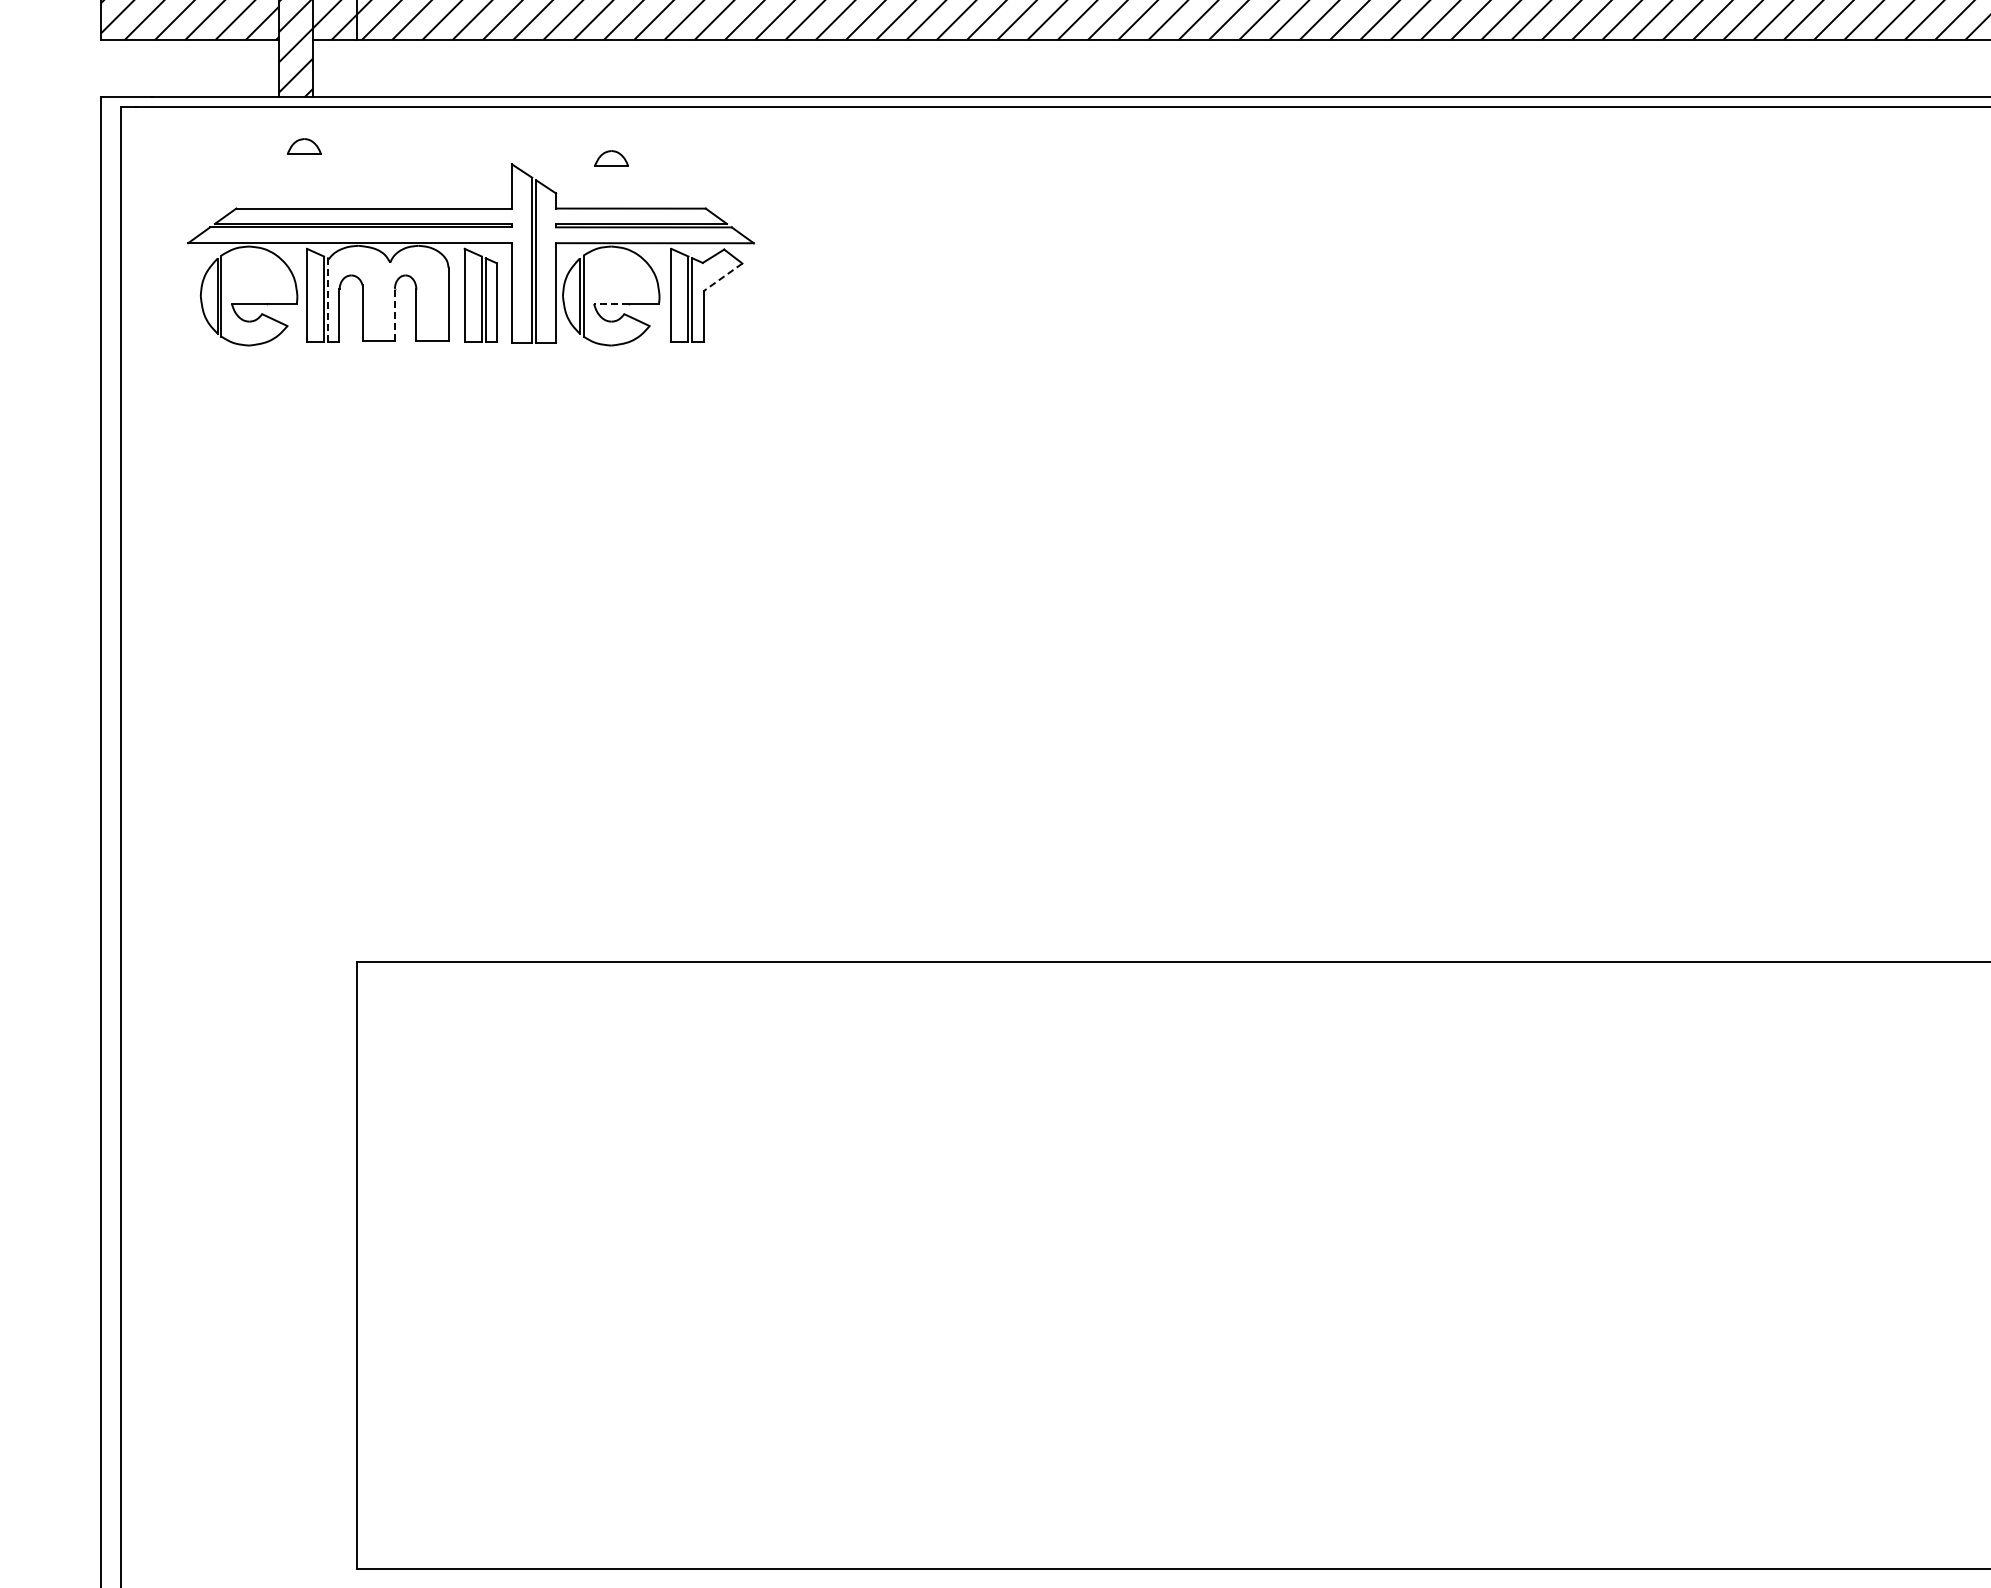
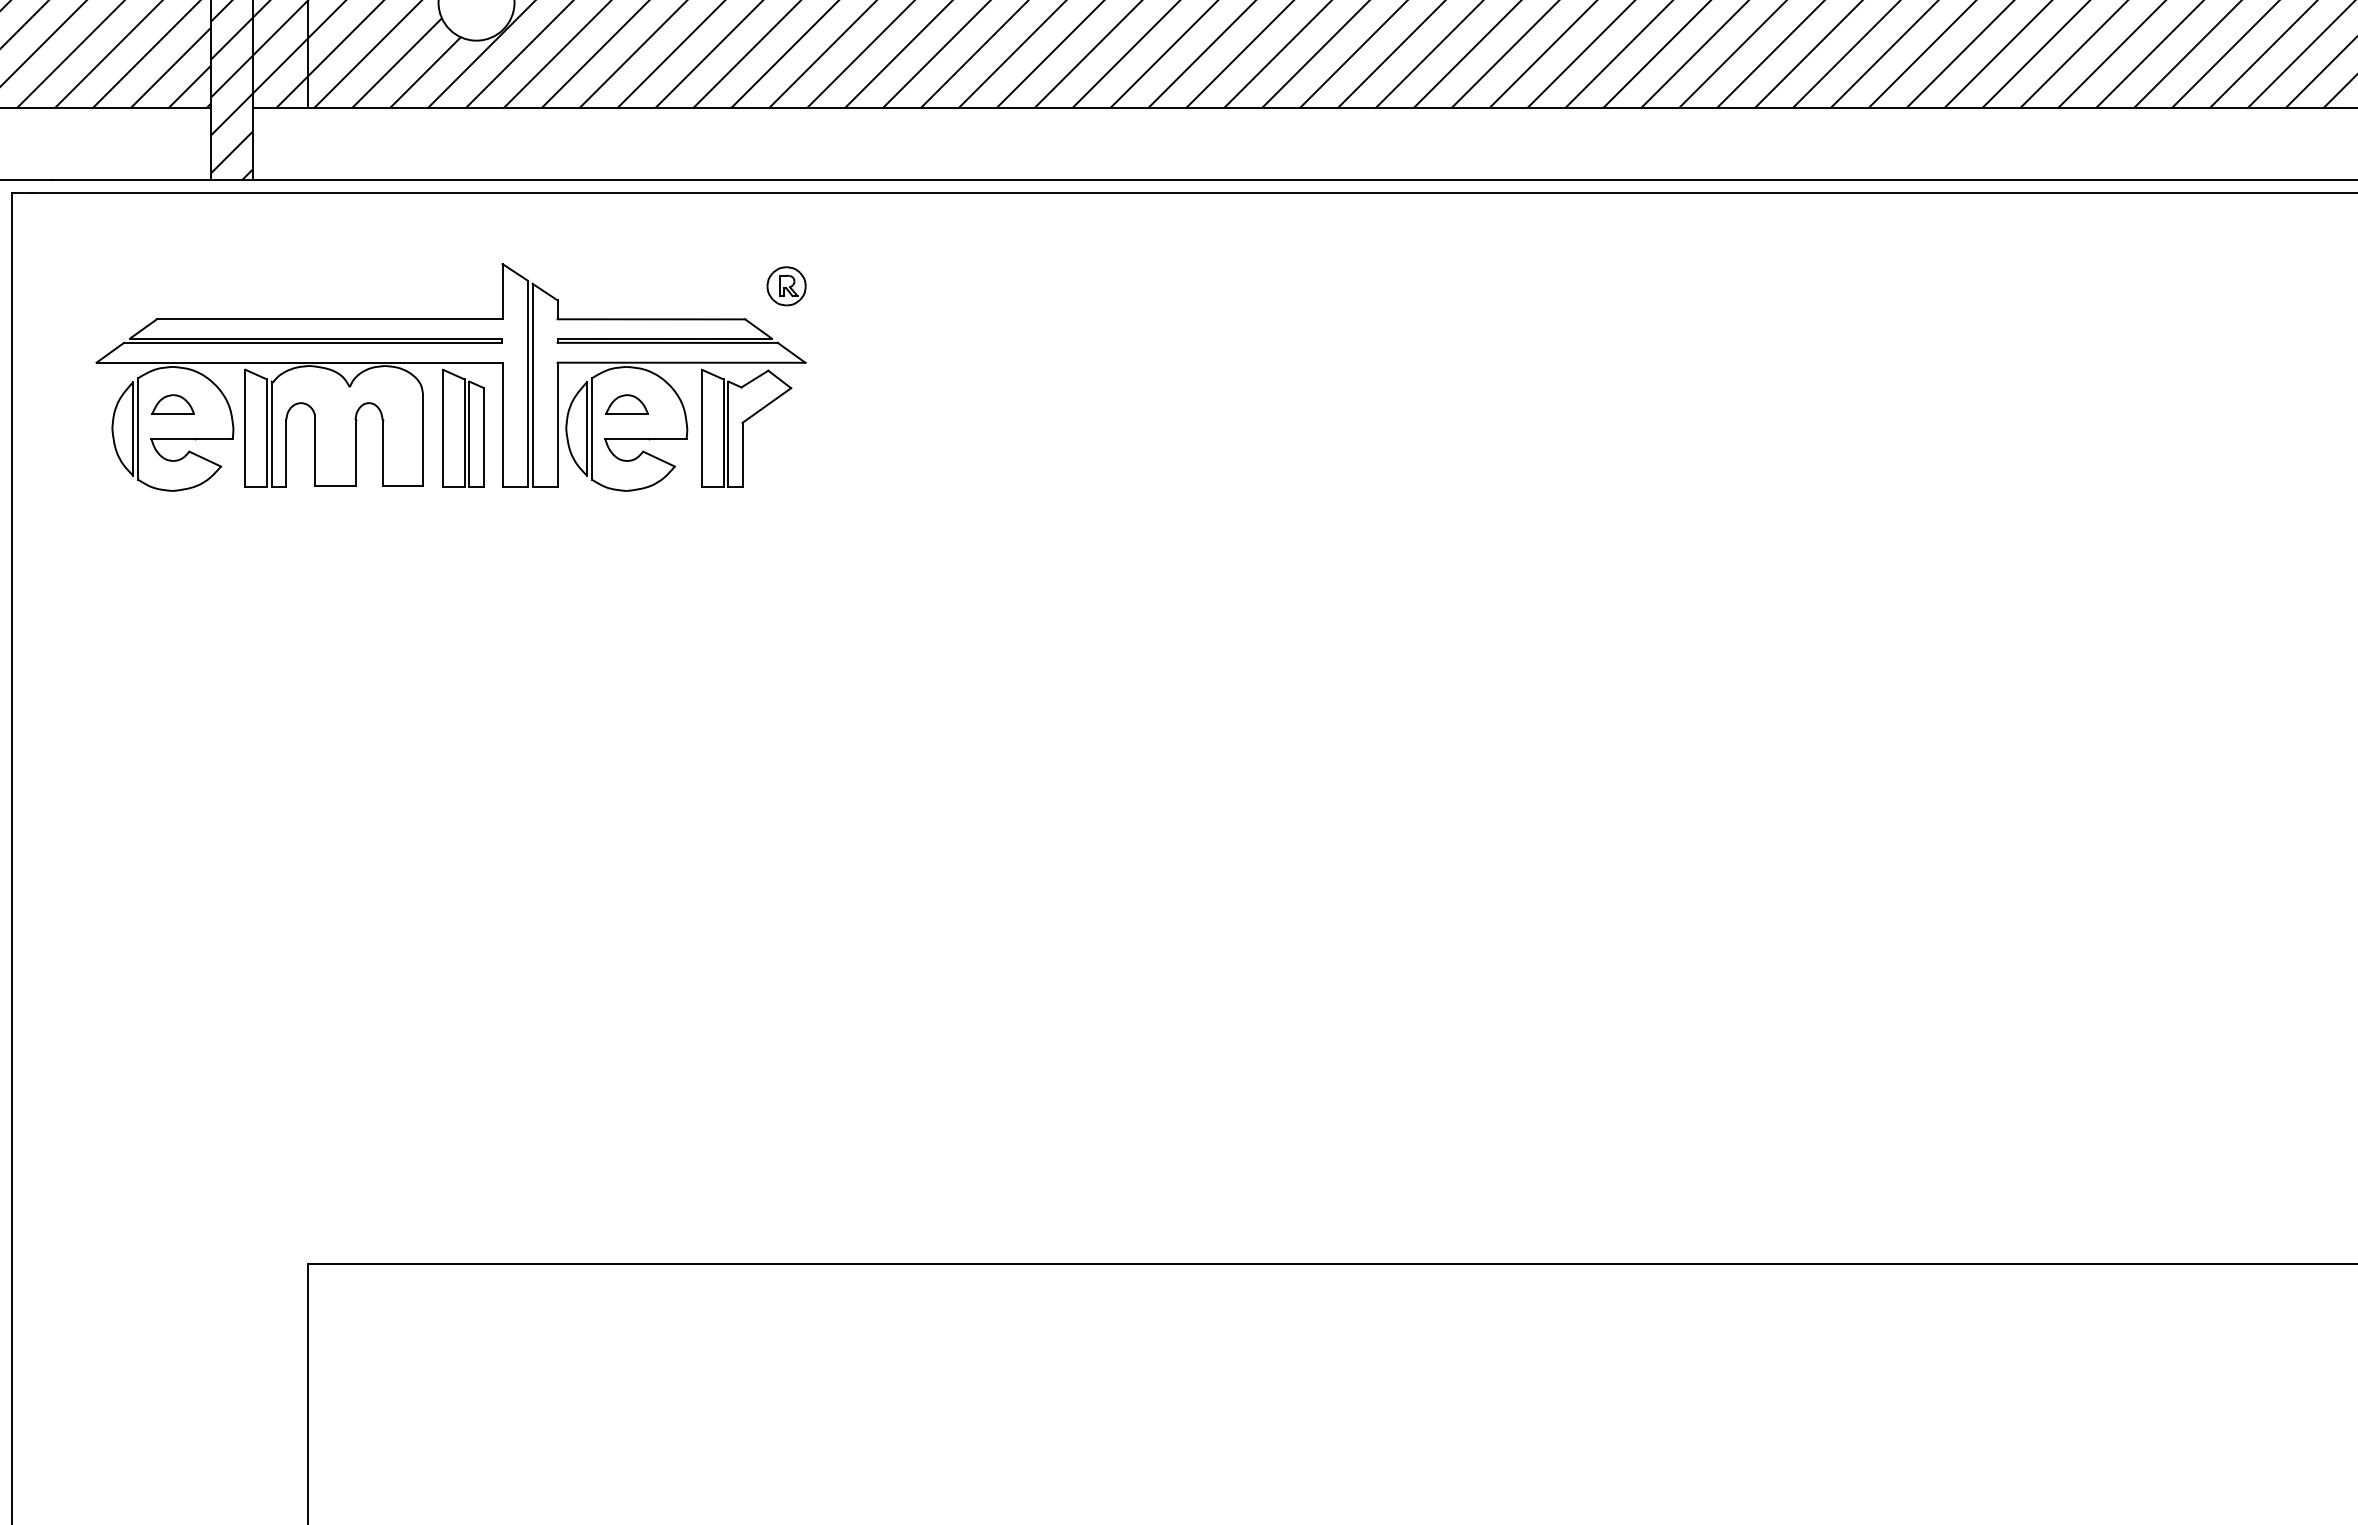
part: (304, 146) -> (173, 404), moved
part: (611, 158) -> (627, 404), moved
part: (738, 182) -> (786, 286), added
line: (723, 277) -> (767, 405), dashed -> solid
line: (328, 300) -> (272, 434), dashed -> solid
line: (611, 304) -> (627, 439), dashed -> solid
line: (394, 314) -> (355, 452), dashed -> solid

